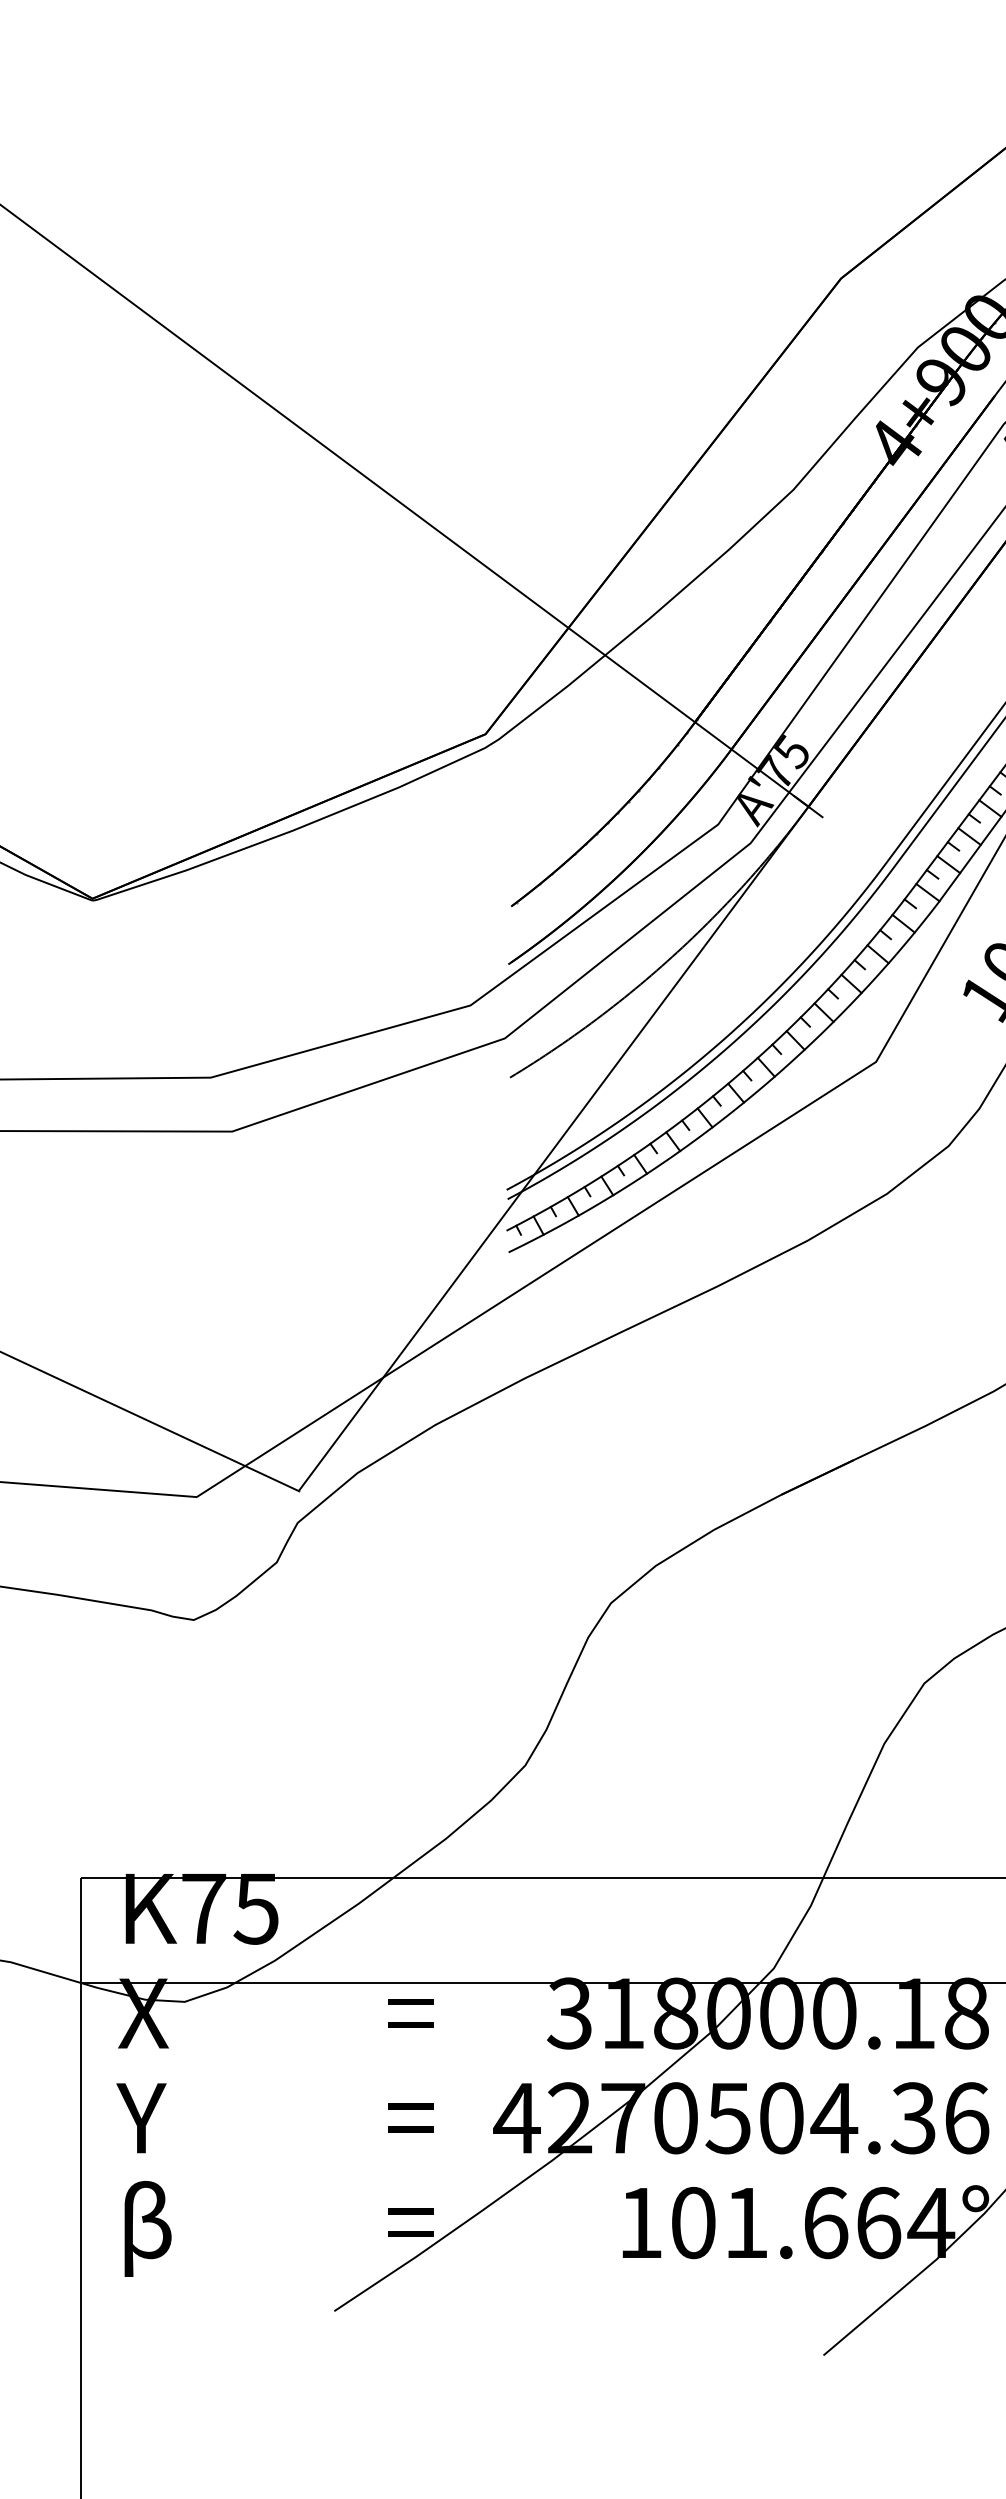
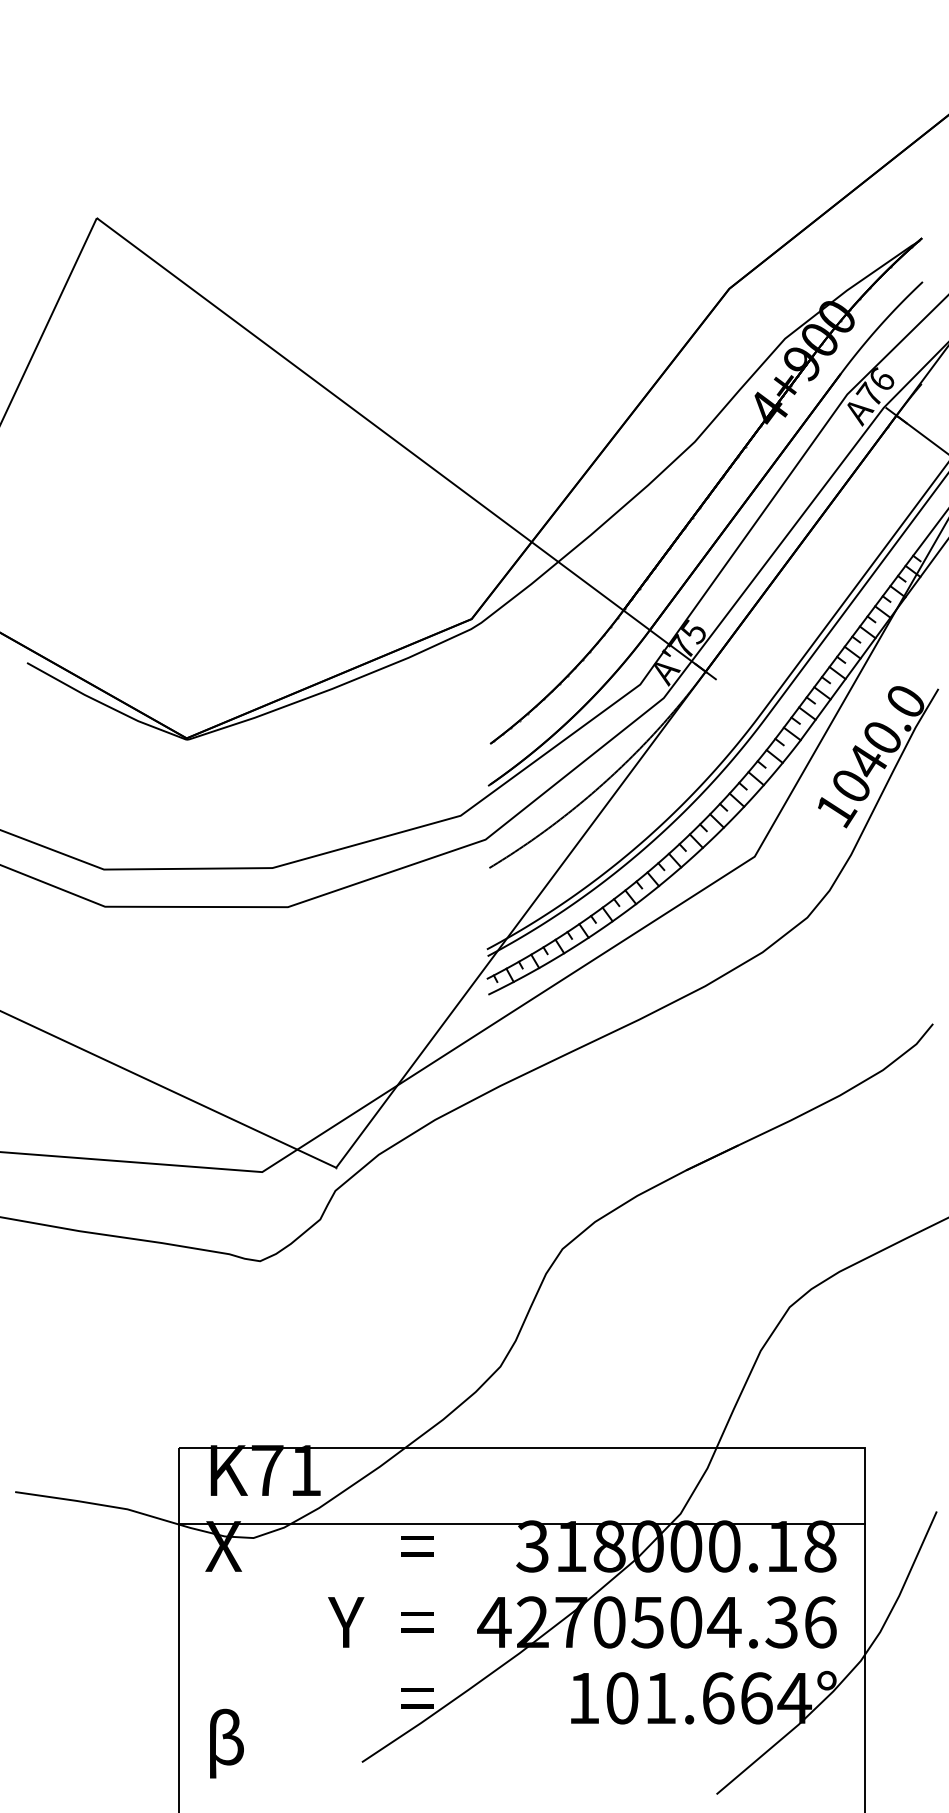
text: (256, 1908) -> (305, 1470), K75 -> K71
text: (141, 2118) -> (346, 1622), moved
text: (147, 2228) -> (226, 1743), moved

